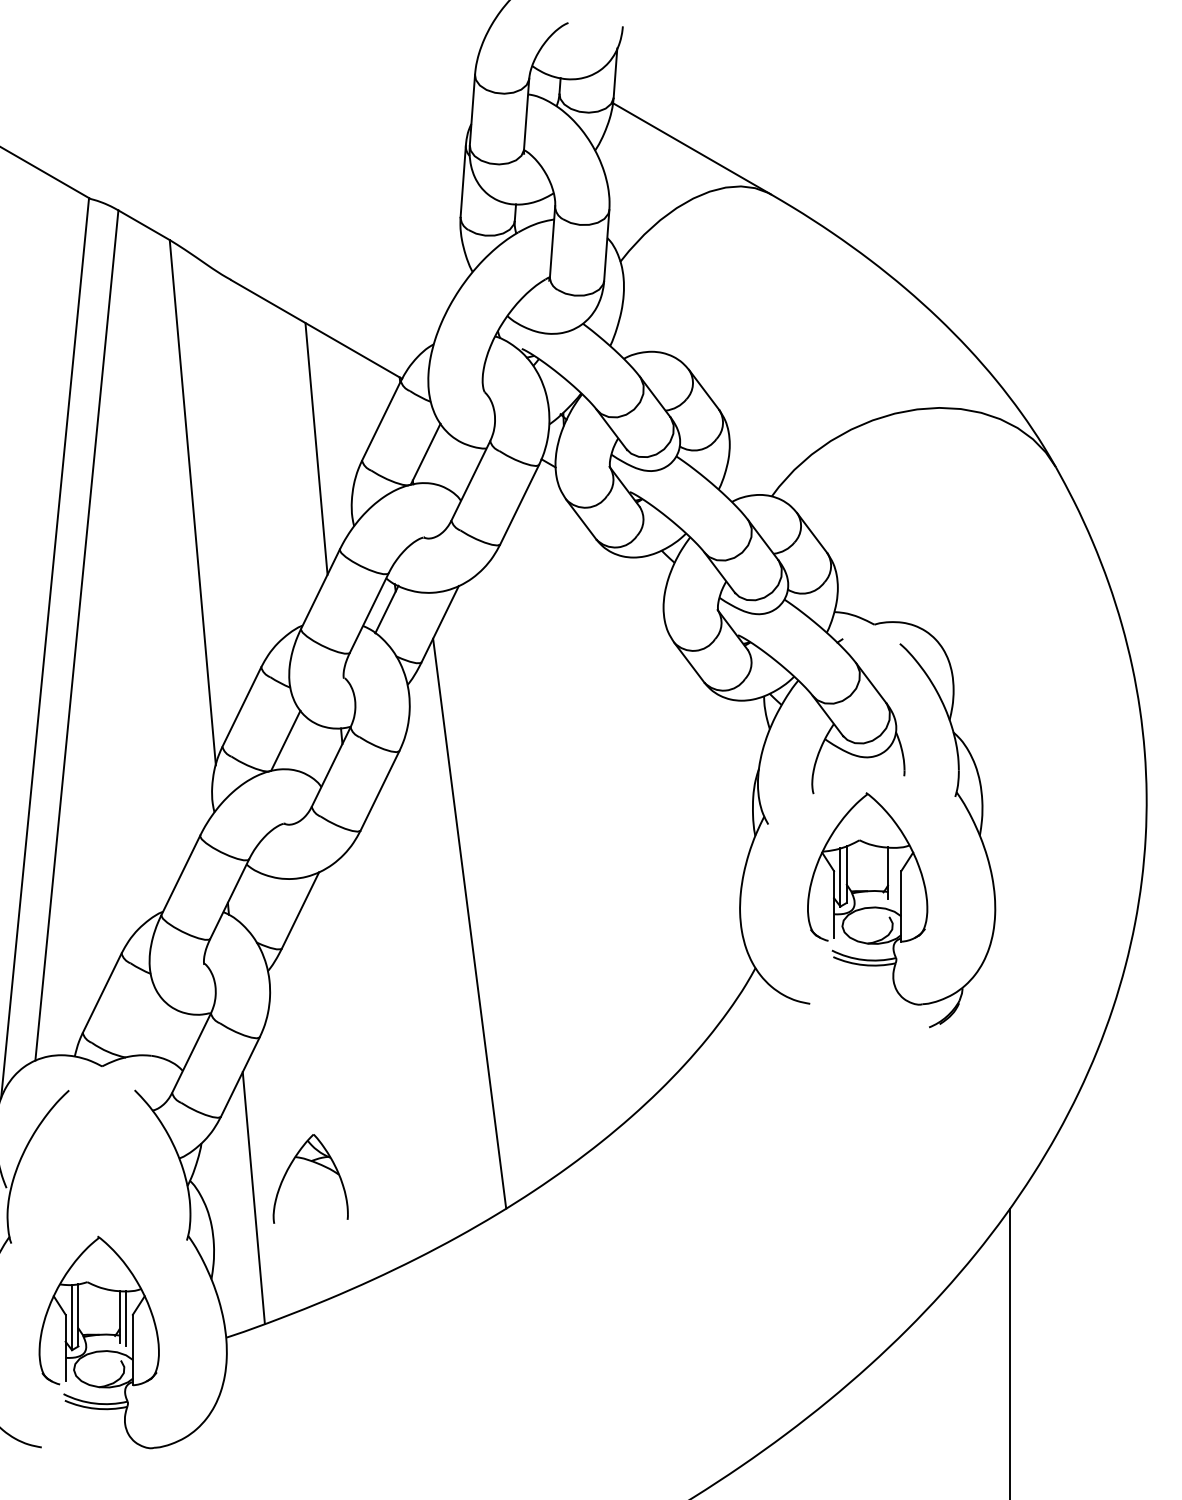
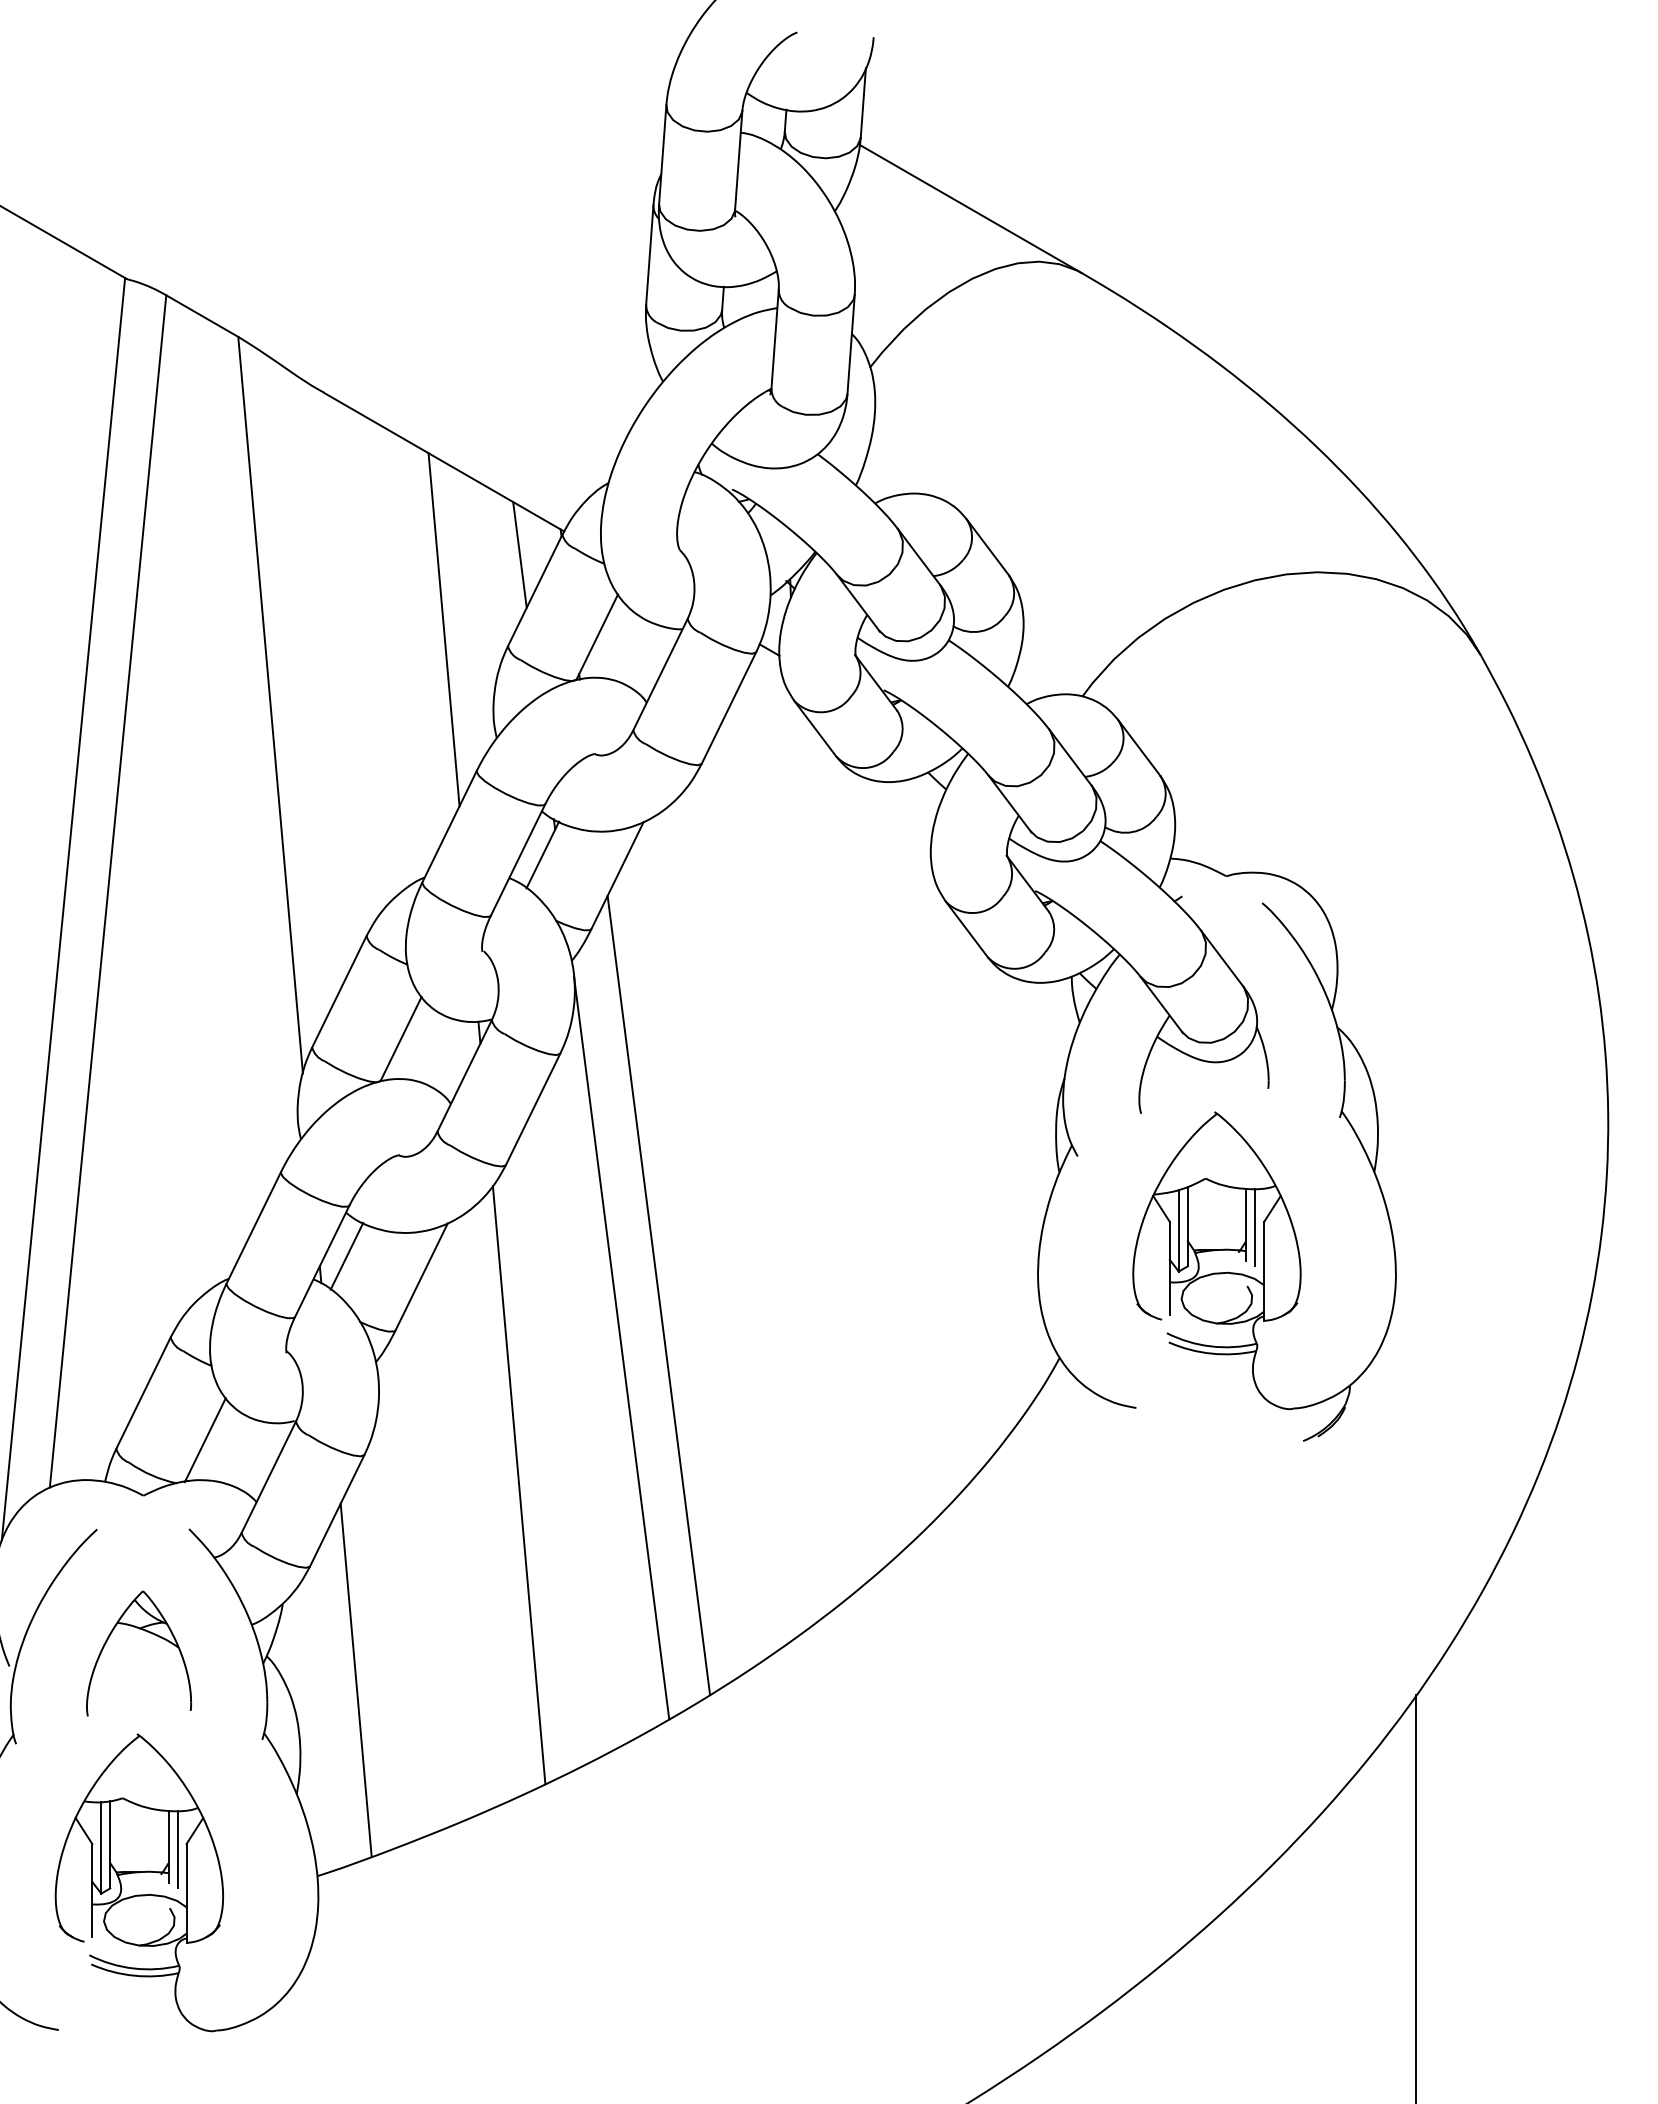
line: (370, 395) -> (519, 554), added
line: (895, 875) -> (1255, 1227), added
line: (246, 895) -> (346, 1255), added
line: (443, 961) -> (621, 1348), added
line: (145, 1027) -> (204, 1440), added
line: (369, 1058) -> (518, 1484), added
part: (314, 1163) -> (144, 1631), moved

